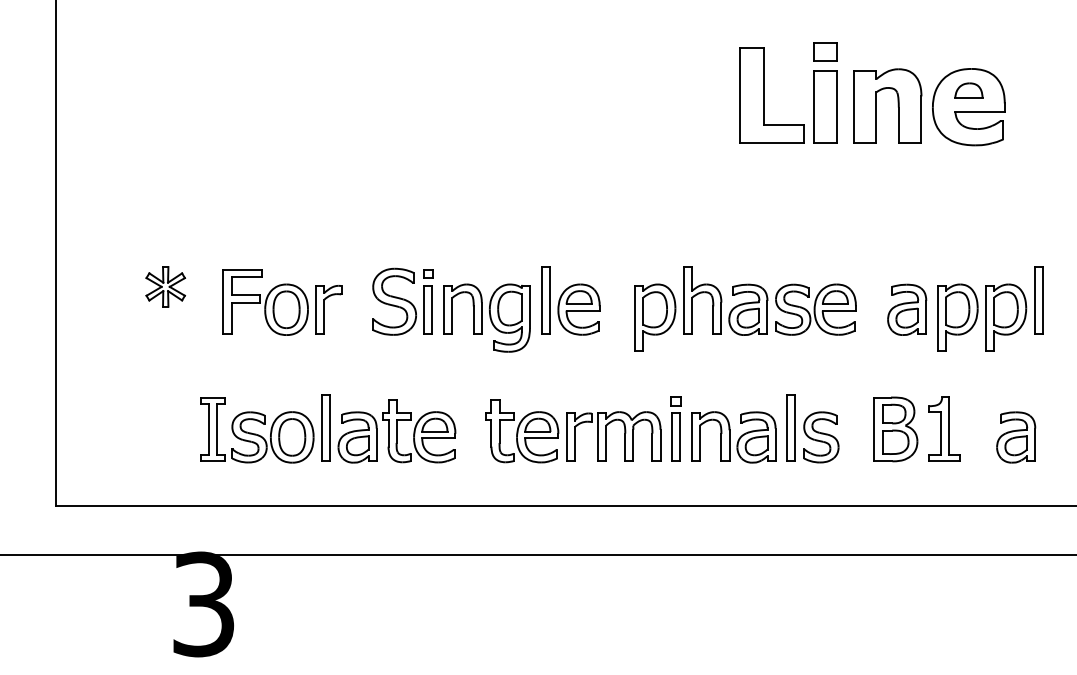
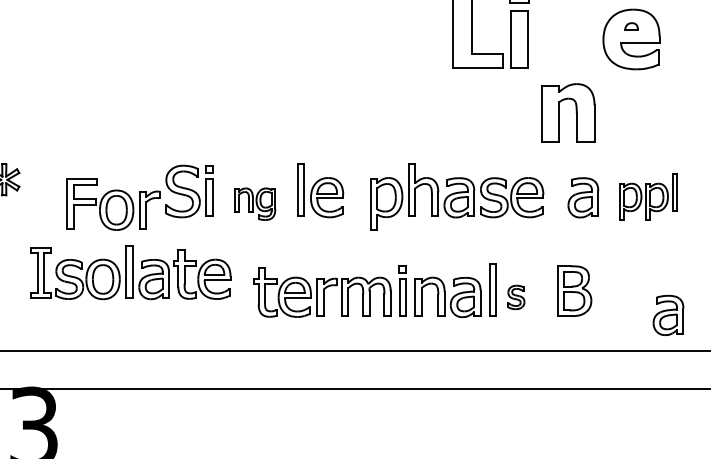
part: (968, 90) -> (631, 26), size x0.6
part: (897, 105) -> (575, 112), moved
part: (282, 302) -> (113, 204), moved
part: (990, 308) -> (648, 196), size x0.7
part: (486, 317) -> (254, 203), size x0.6
part: (328, 428) -> (131, 272), moved
part: (944, 428) -> (612, 290), removed
part: (821, 437) -> (516, 297), size x0.6
part: (1016, 437) -> (668, 315), moved

